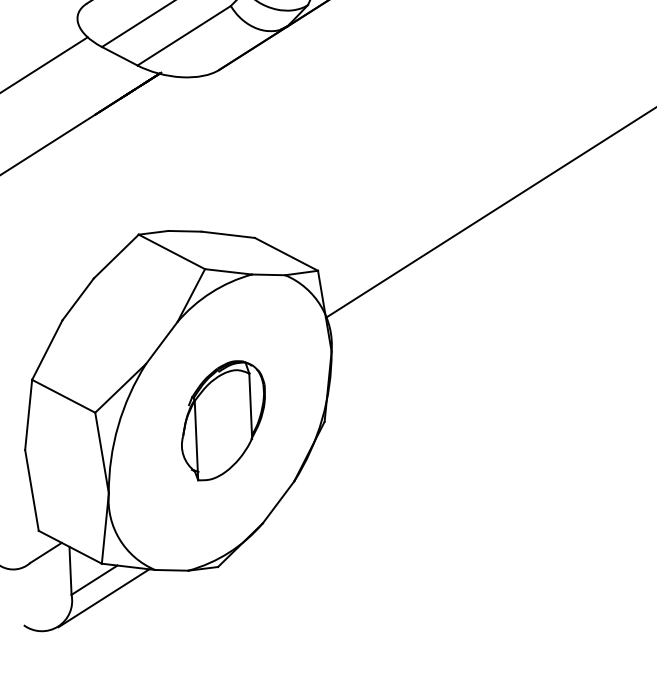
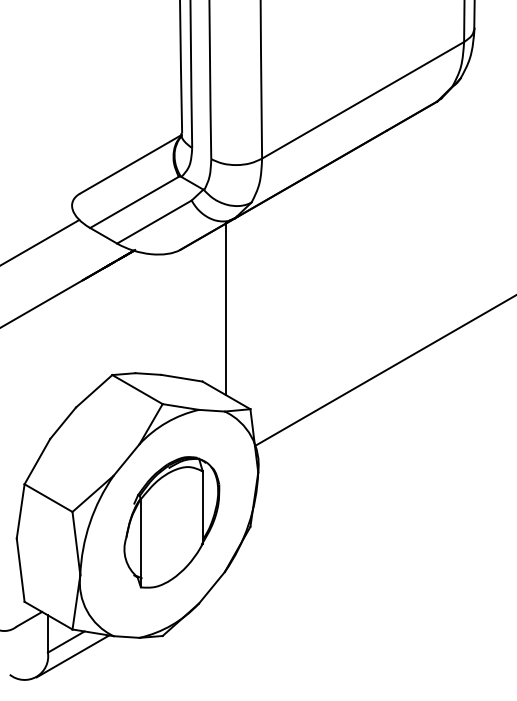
line: (281, 144) -> (226, 309), added
part: (222, 420) -> (171, 522), size x1.43

